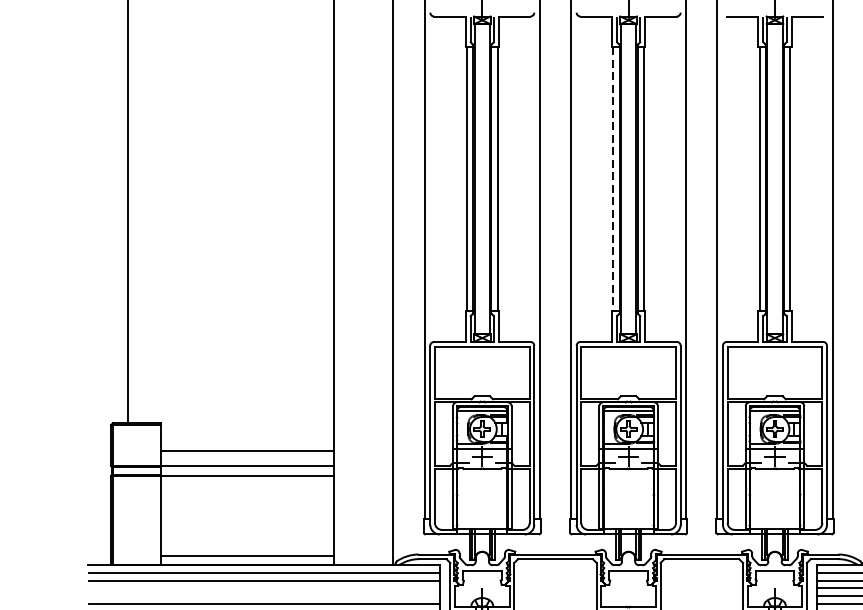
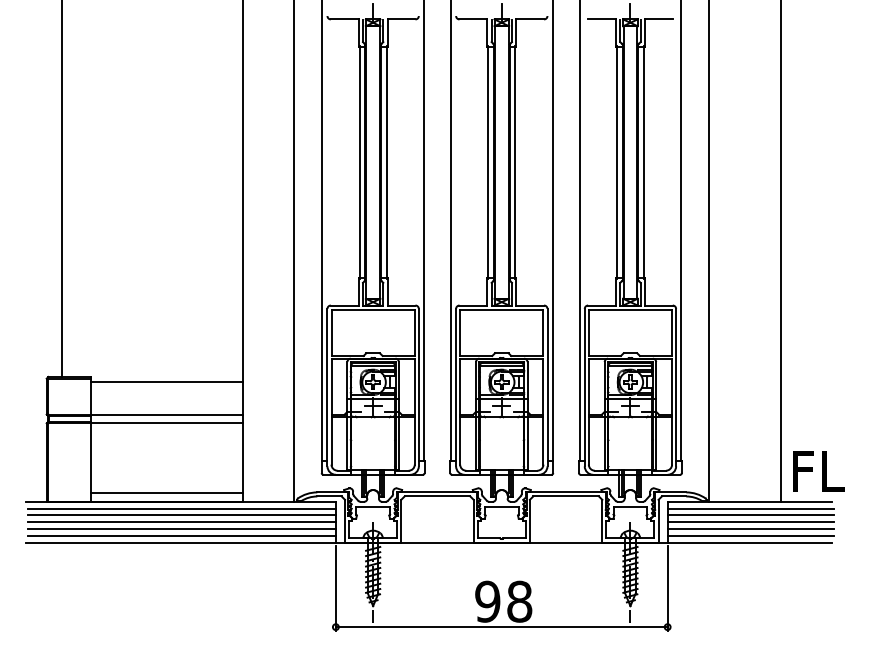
line: (613, 180) -> (488, 163), dashed -> solid
line: (247, 451) -> (166, 381), moved
line: (264, 588) -> (181, 522), added
line: (264, 595) -> (181, 528), added

